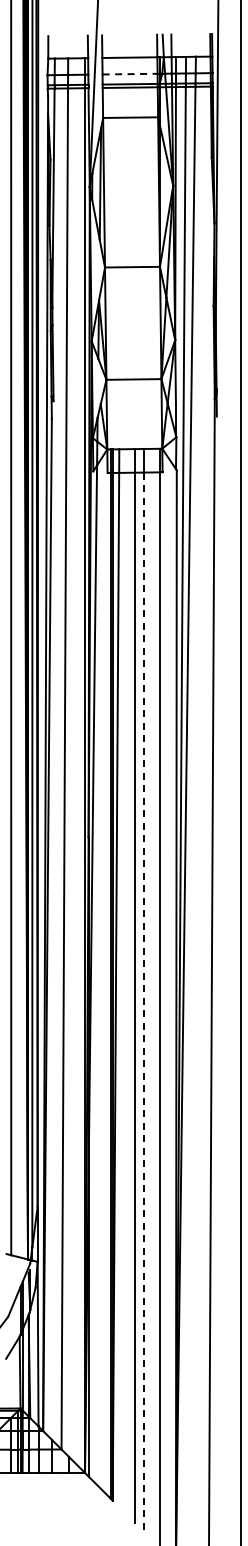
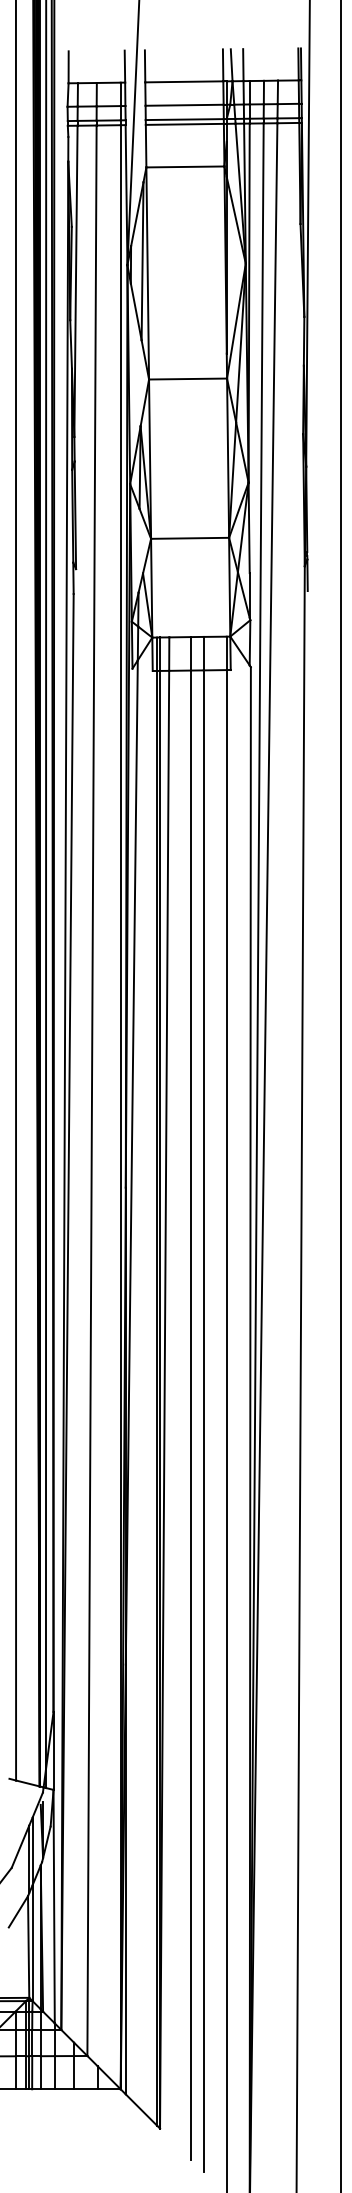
line: (130, 74) -> (185, 105), dashed -> solid
line: (143, 1002) -> (203, 1422), dashed -> solid

